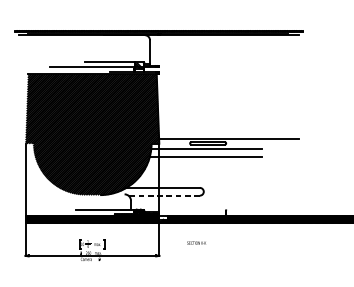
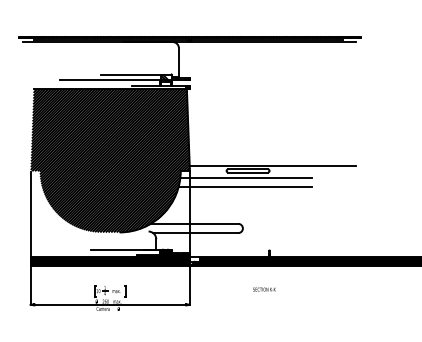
line: (163, 196) -> (195, 233), dashed -> solid
text: (196, 243) -> (264, 289), moved

